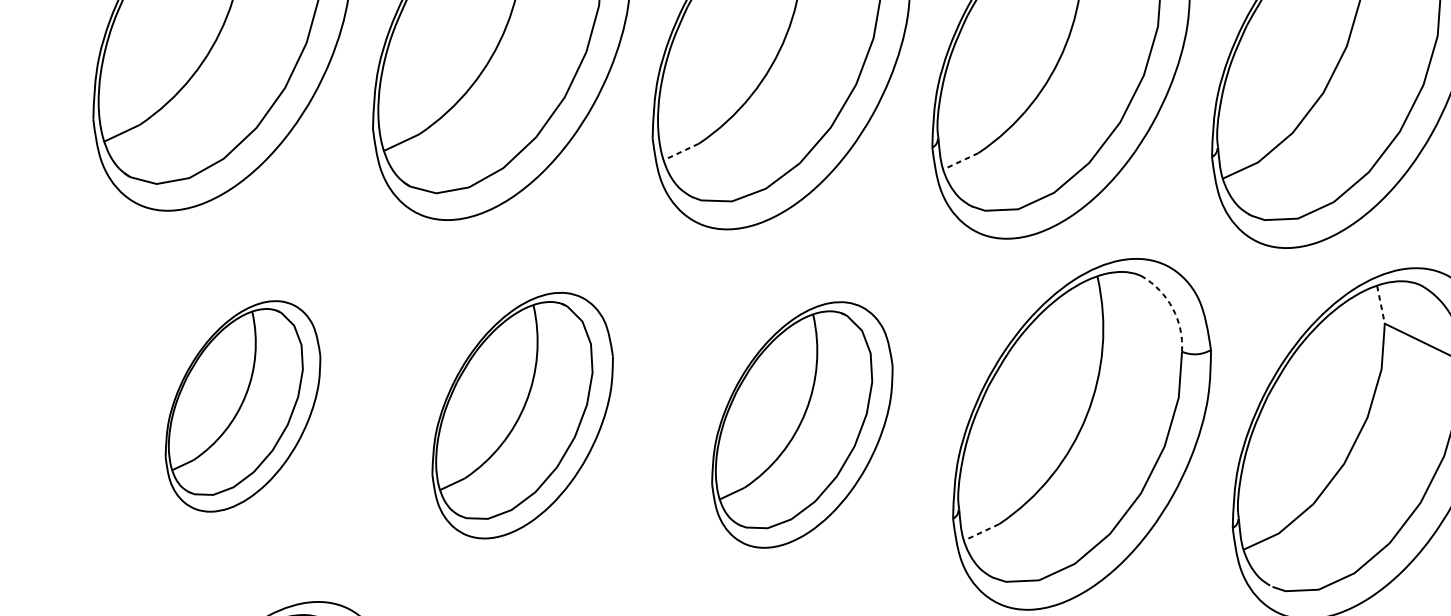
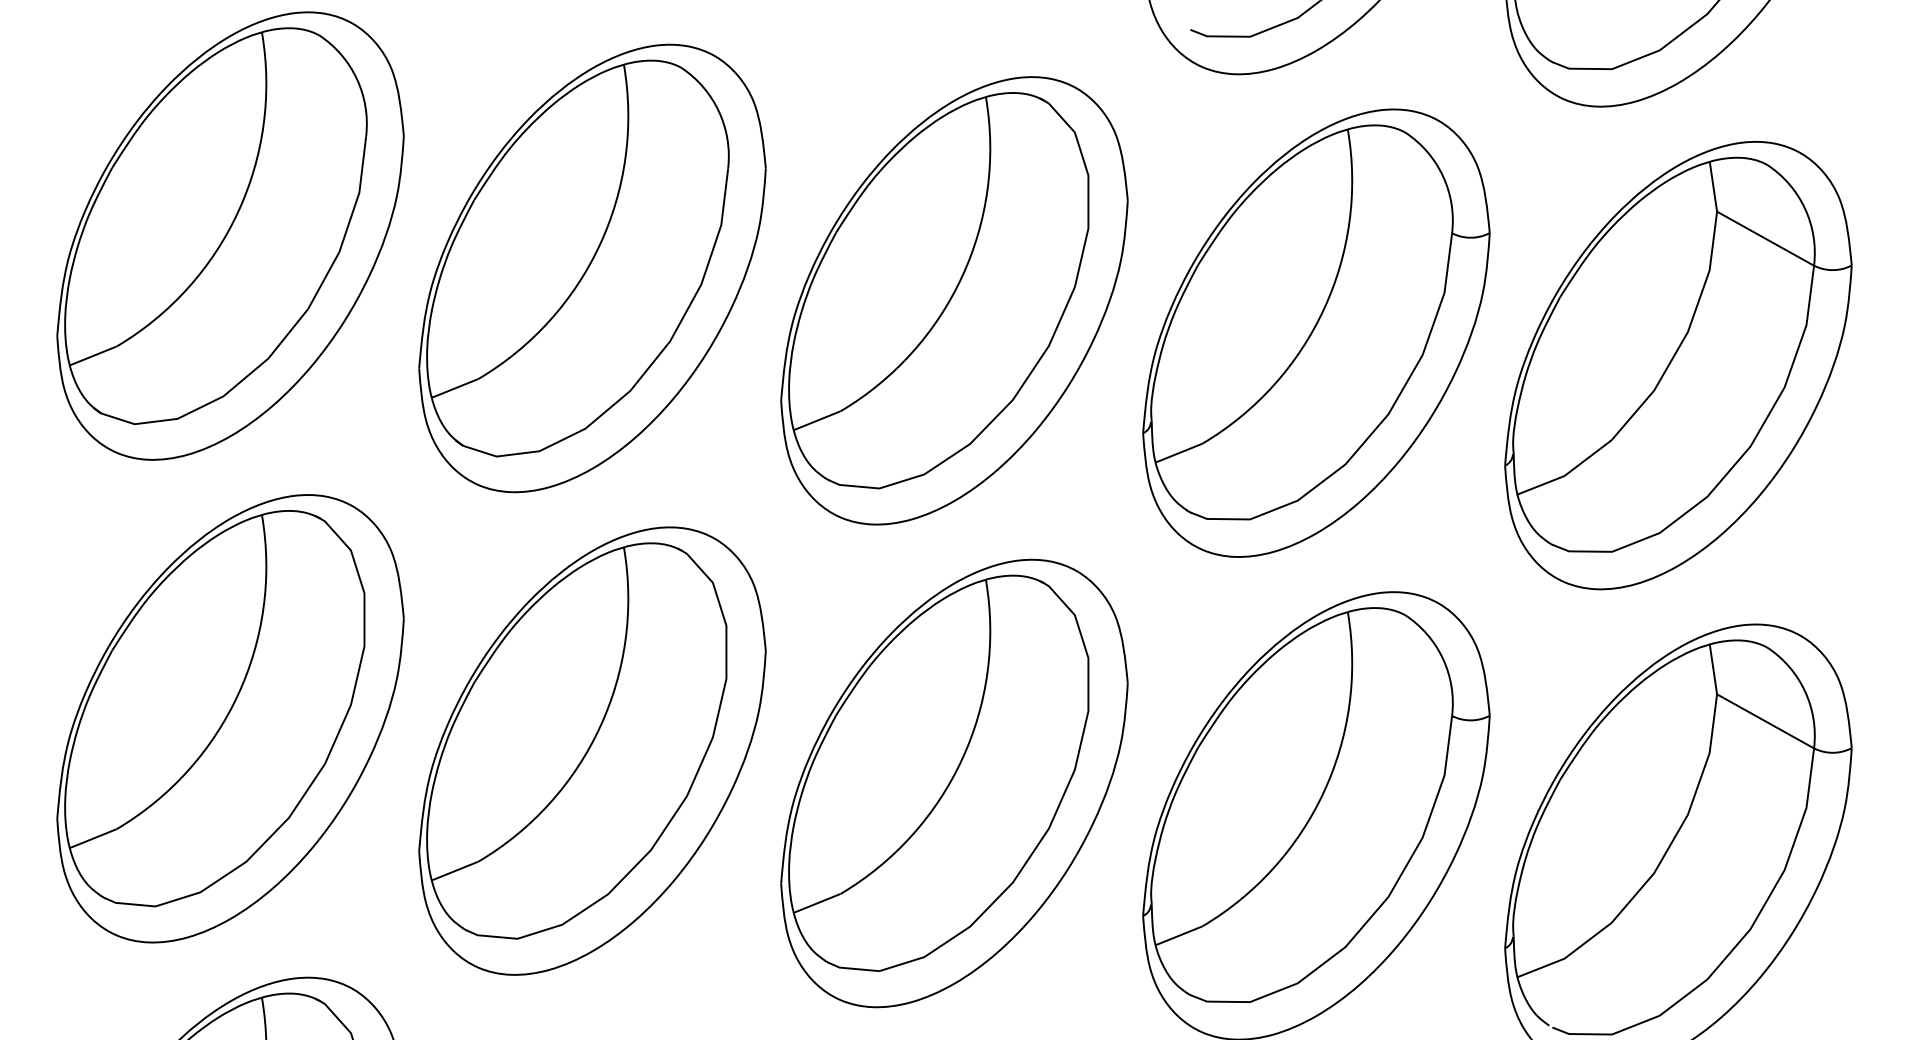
line: (679, 152) -> (815, 421), dashed -> solid
line: (959, 161) -> (1177, 453), dashed -> solid
line: (1381, 305) -> (1713, 670), dashed -> solid
arc: (1172, 307) -> (1443, 658), dashed -> solid
part: (242, 406) -> (230, 718), size x1.67
part: (522, 415) -> (592, 750), size x1.43
part: (802, 425) -> (954, 783), size x1.43
line: (980, 533) -> (1177, 936), dashed -> solid

